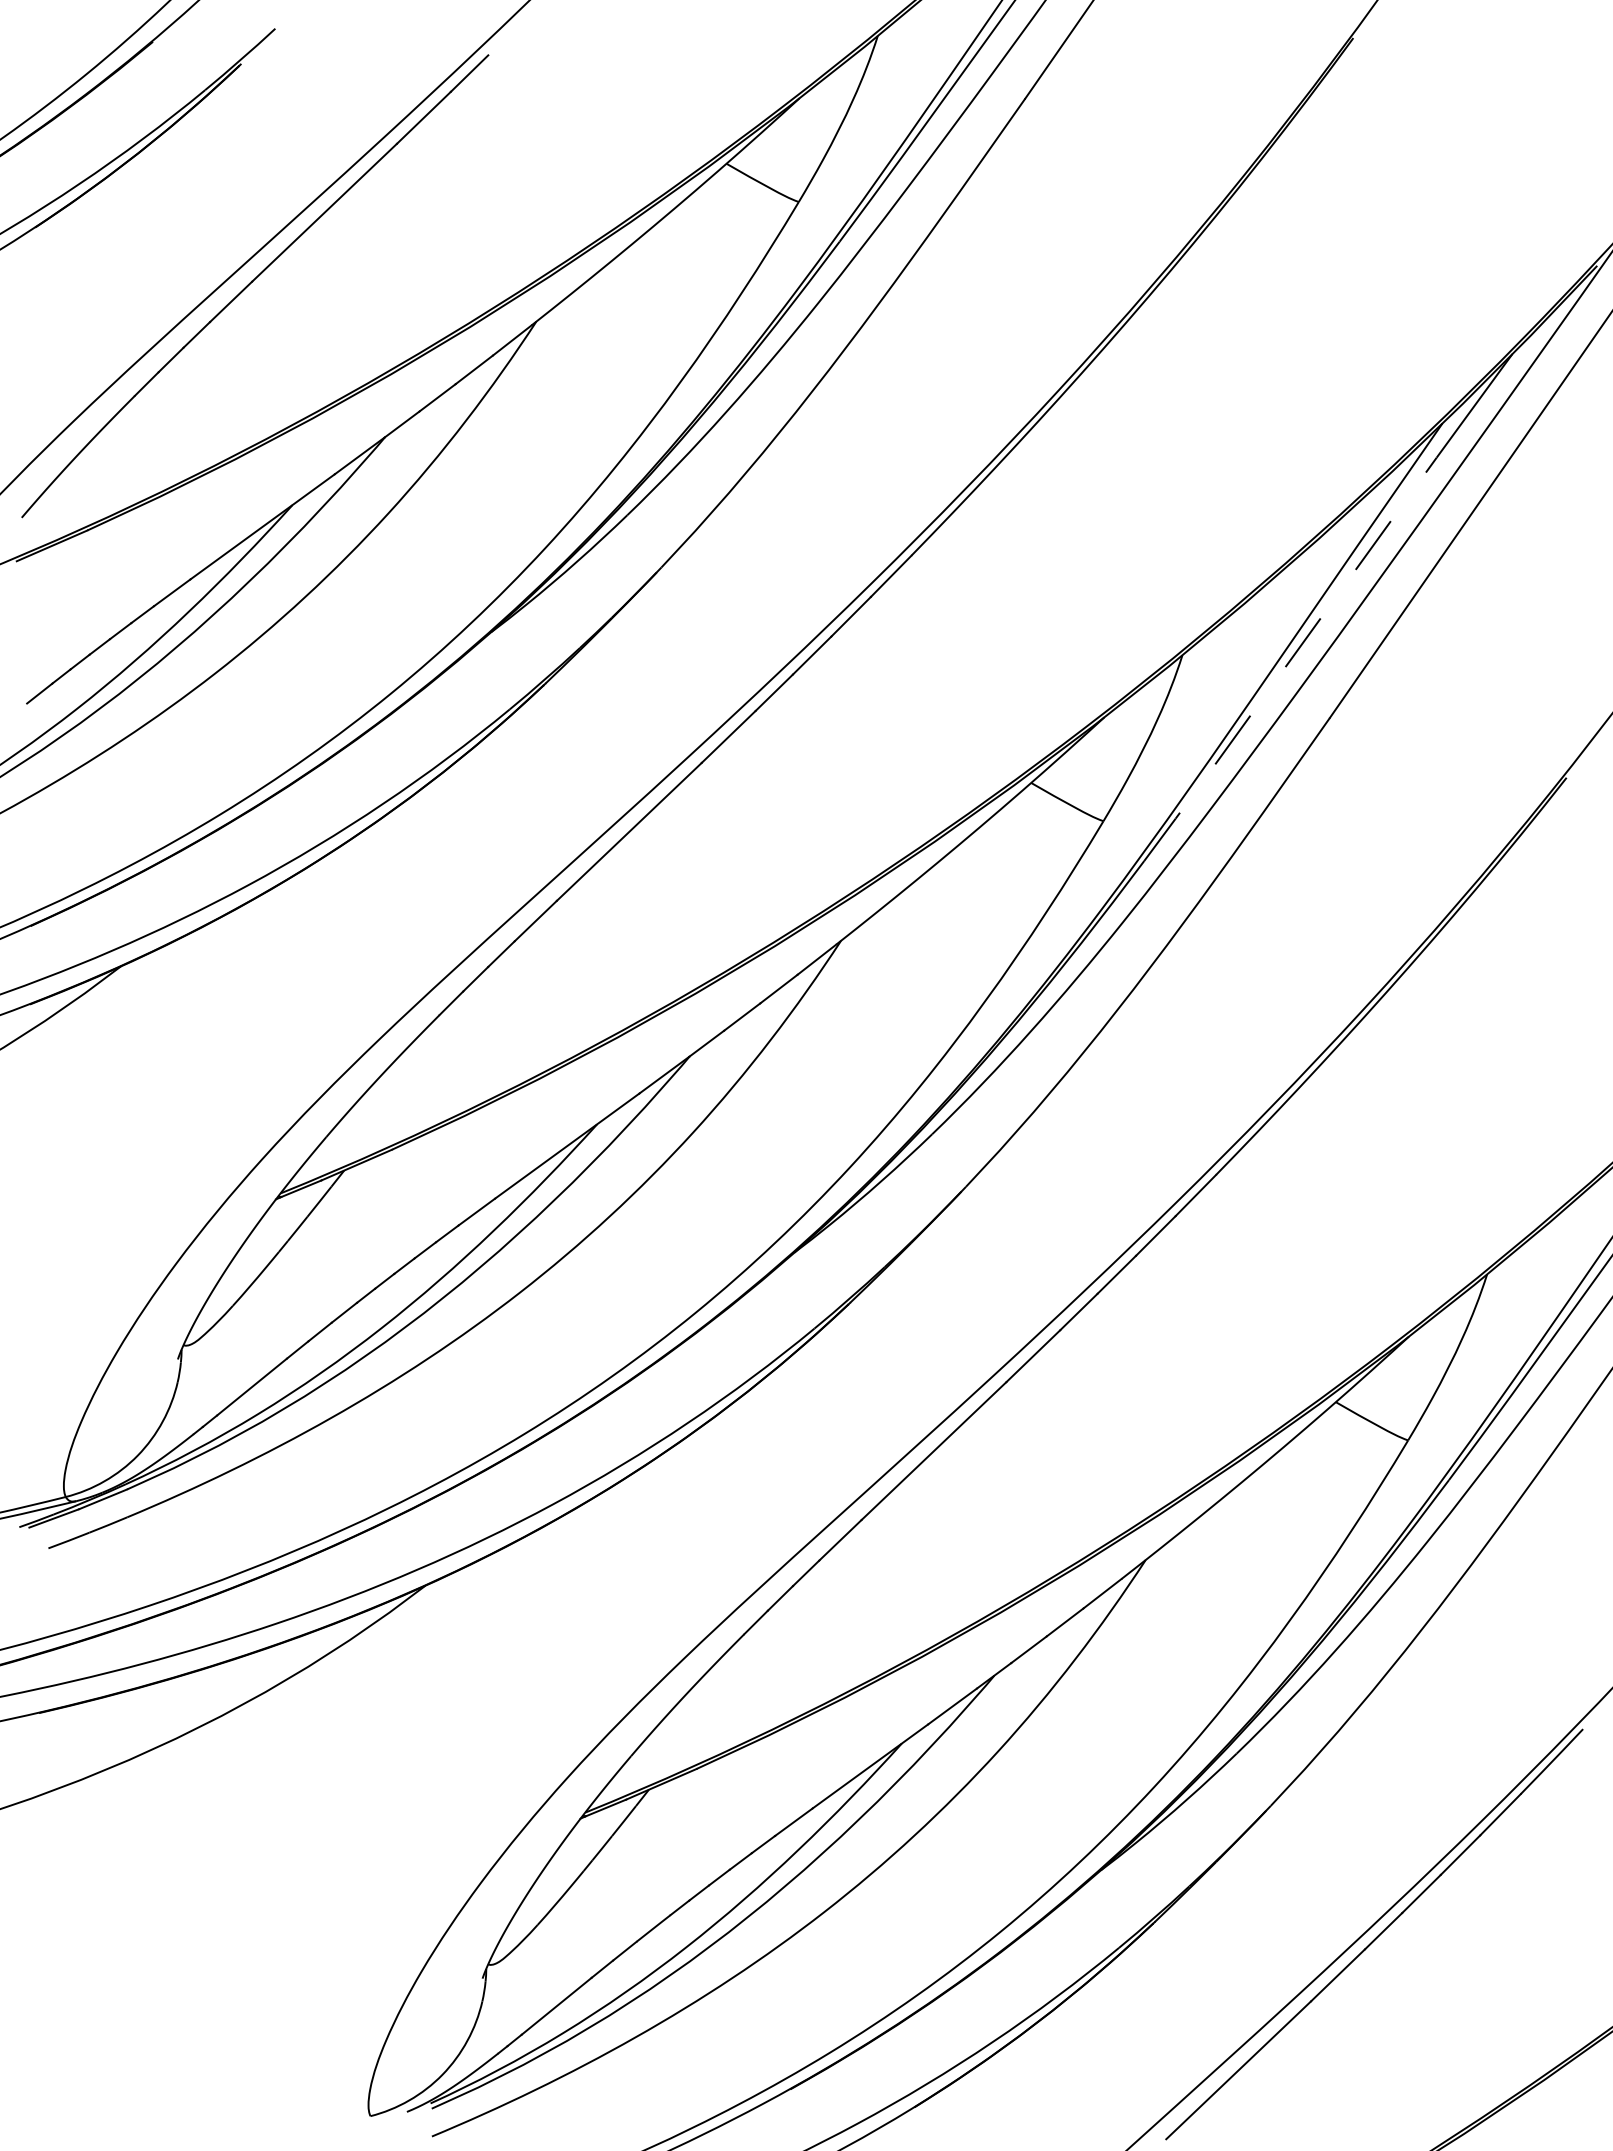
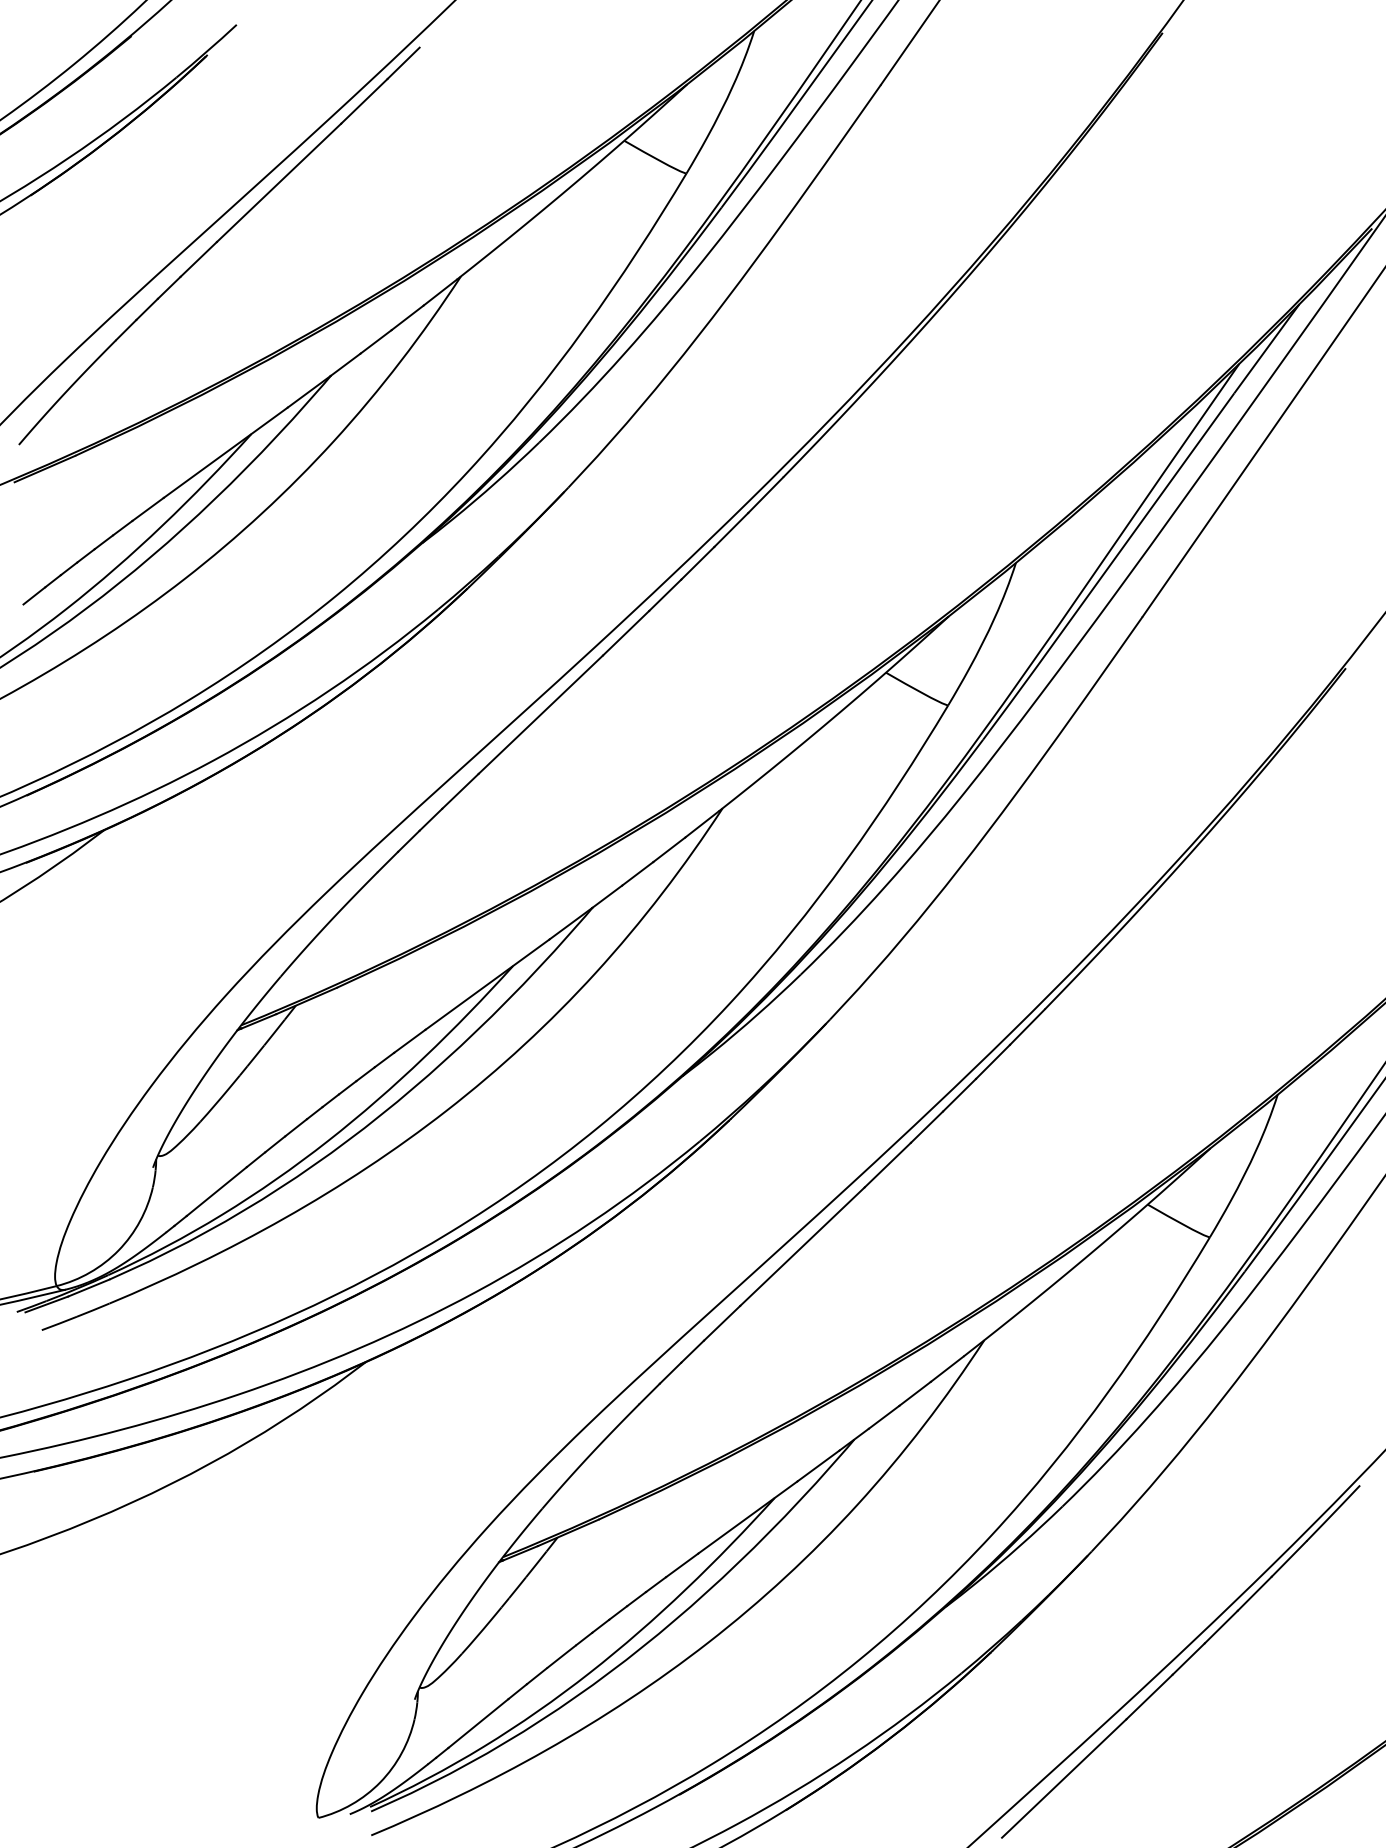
line: (1290, 660) -> (1108, 567), dashed -> solid

